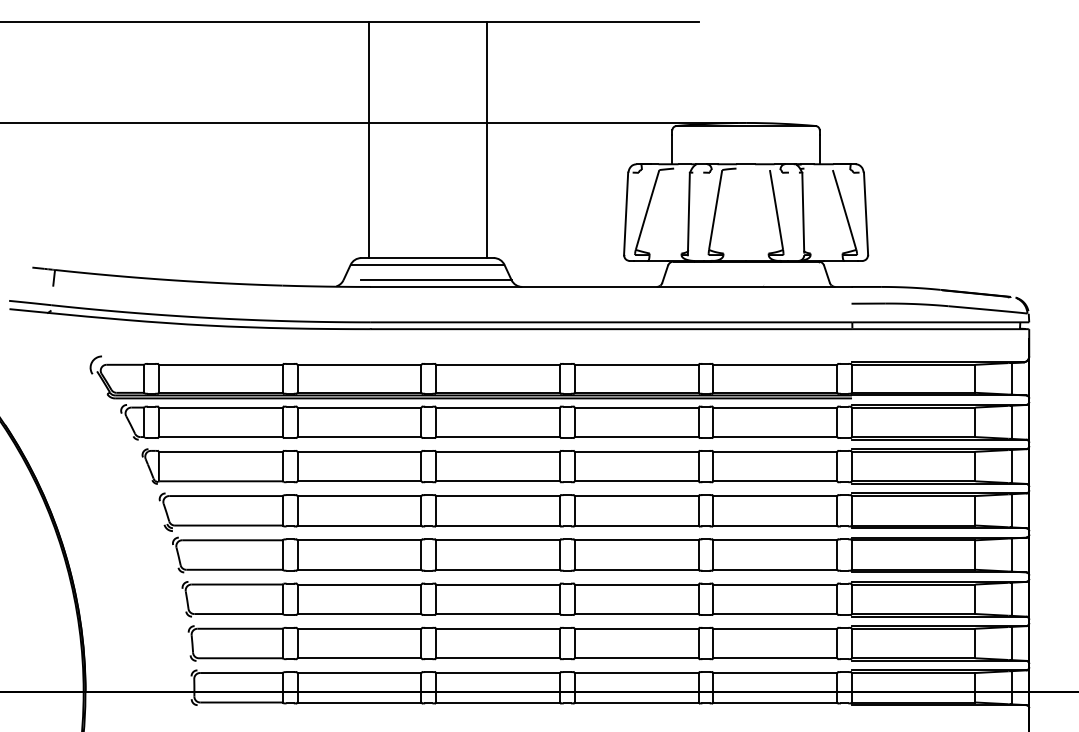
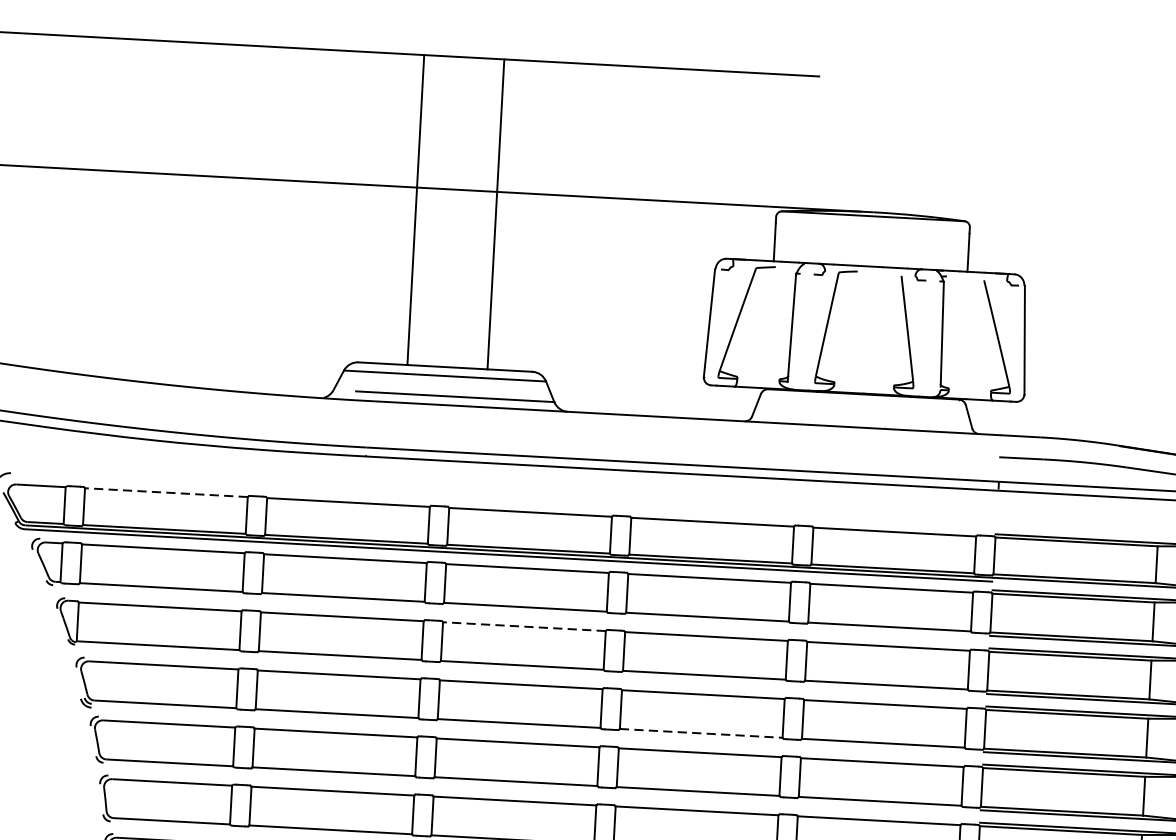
line: (368, 140) -> (415, 210), moved
line: (486, 140) -> (495, 214), moved
line: (220, 364) -> (165, 492), solid -> dashed
line: (498, 451) -> (524, 626), solid -> dashed
line: (636, 525) -> (700, 733), solid -> dashed

